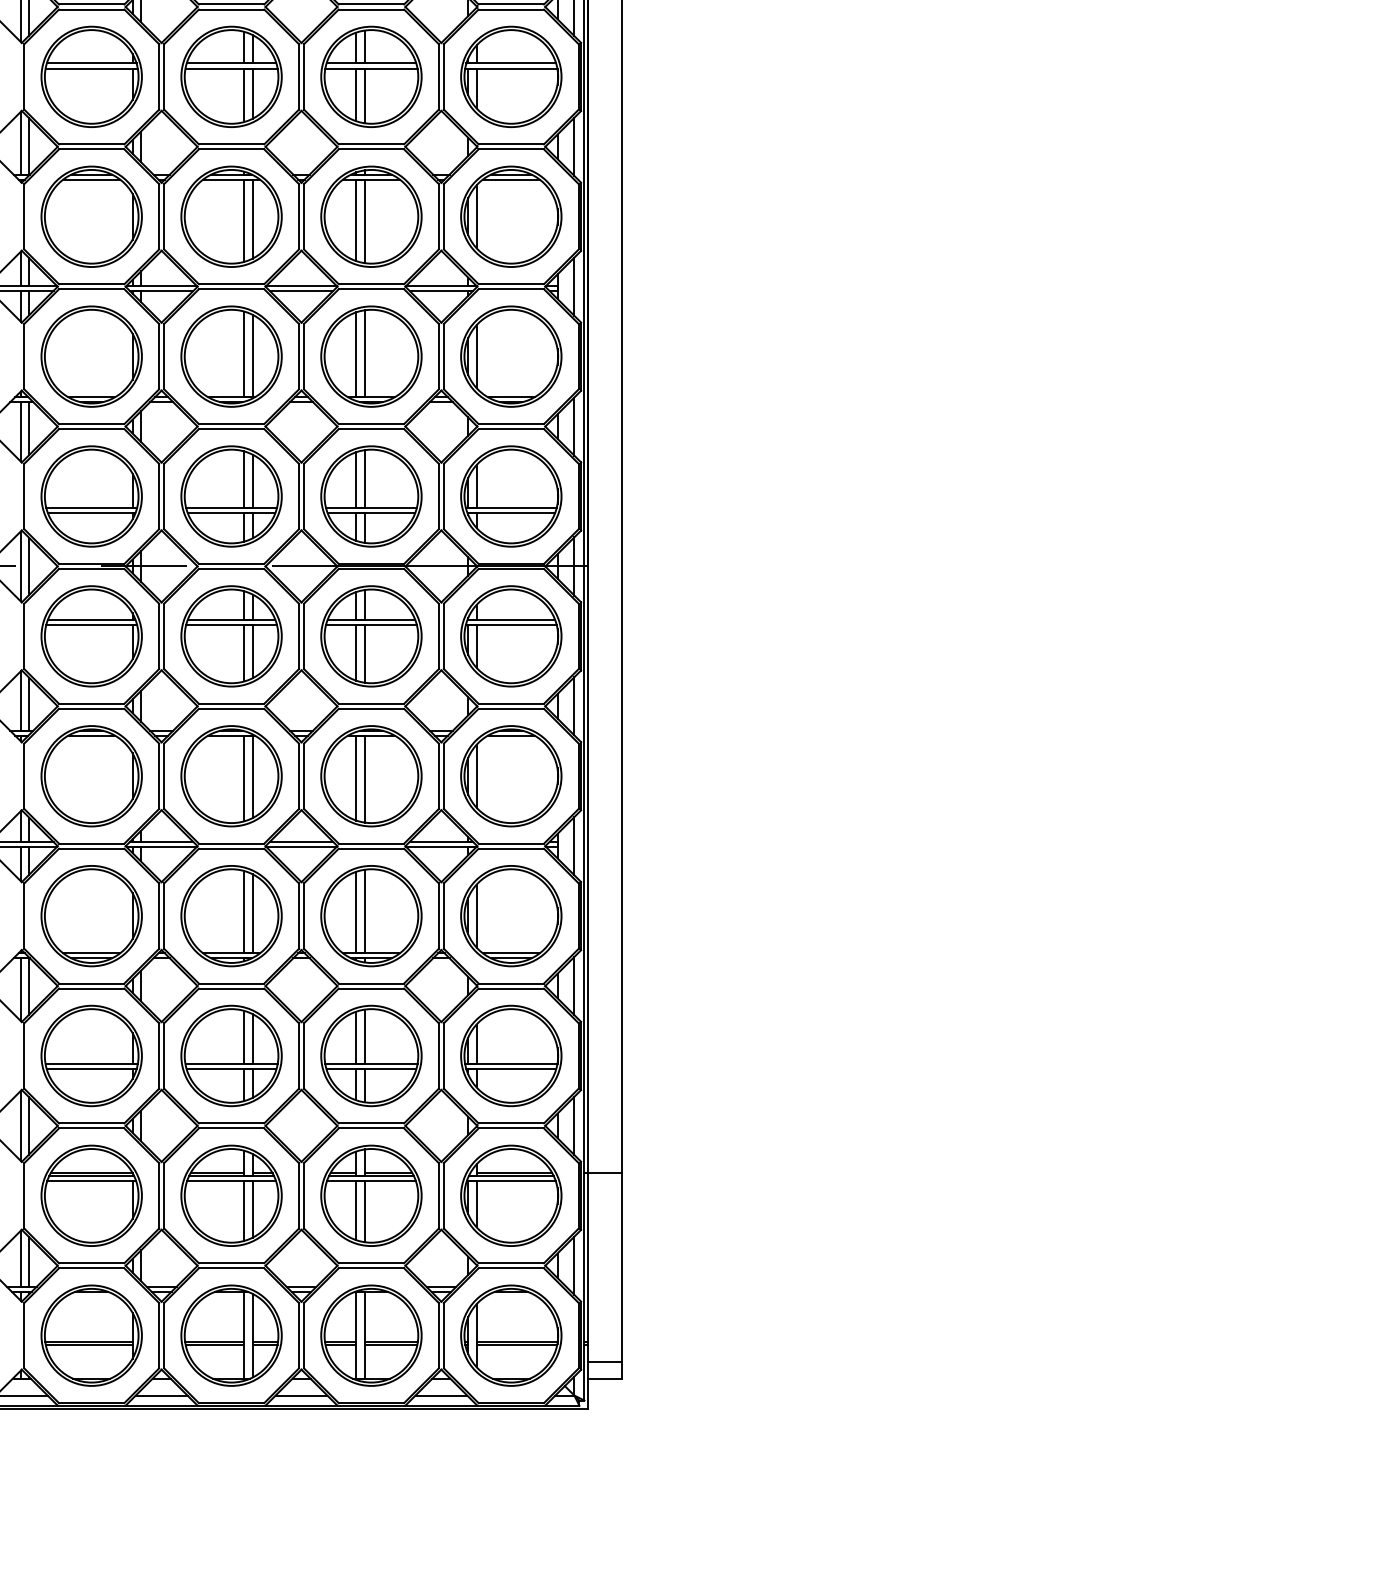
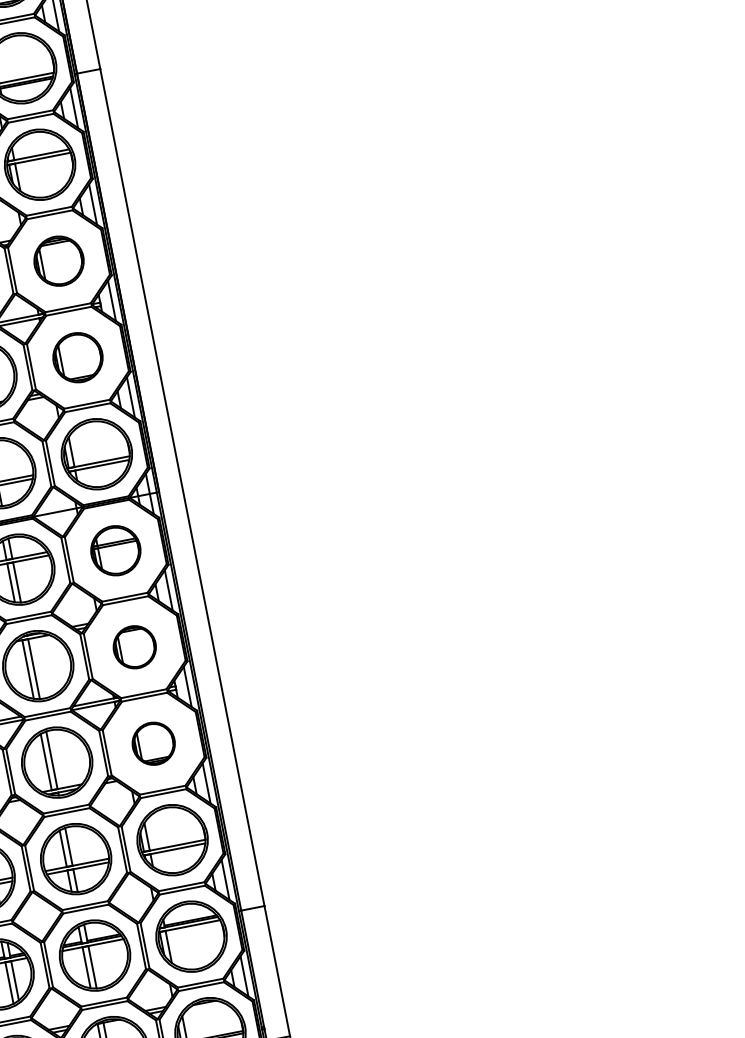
part: (511, 216) -> (59, 261), size x0.7
part: (511, 356) -> (78, 357), size x0.7
part: (511, 636) -> (115, 550), size x0.7
part: (511, 776) -> (134, 647), size x0.6
part: (511, 916) -> (153, 743), size x0.6

